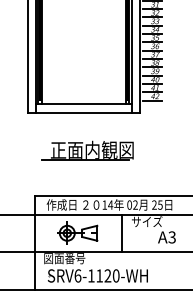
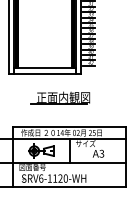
part: (87, 149) -> (60, 97), moved

